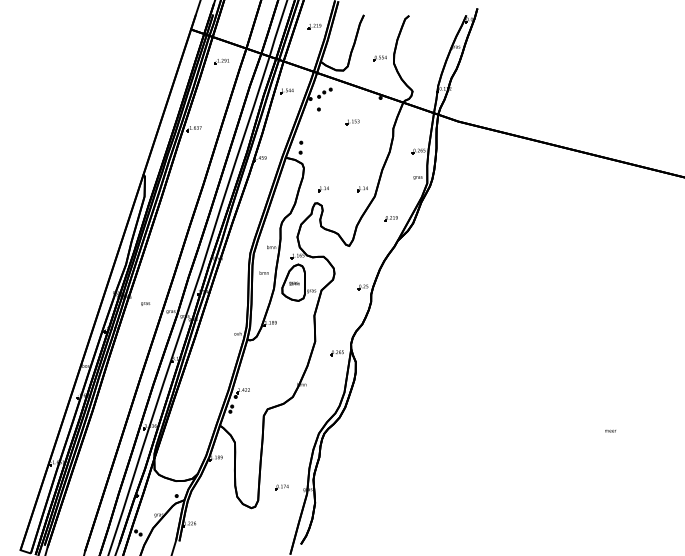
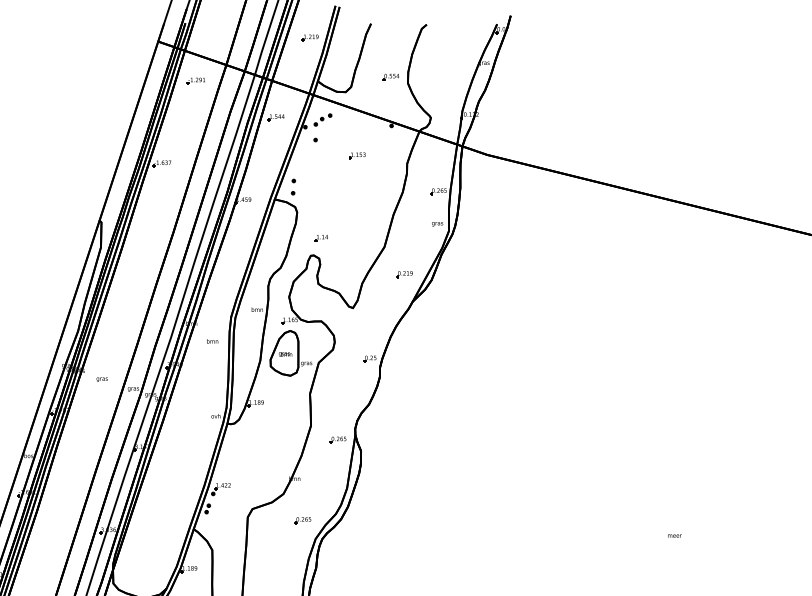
part: (362, 189) -> (369, 238), removed
text: (263, 272) -> (211, 340), moved
part: (308, 418) -> (302, 520), added

